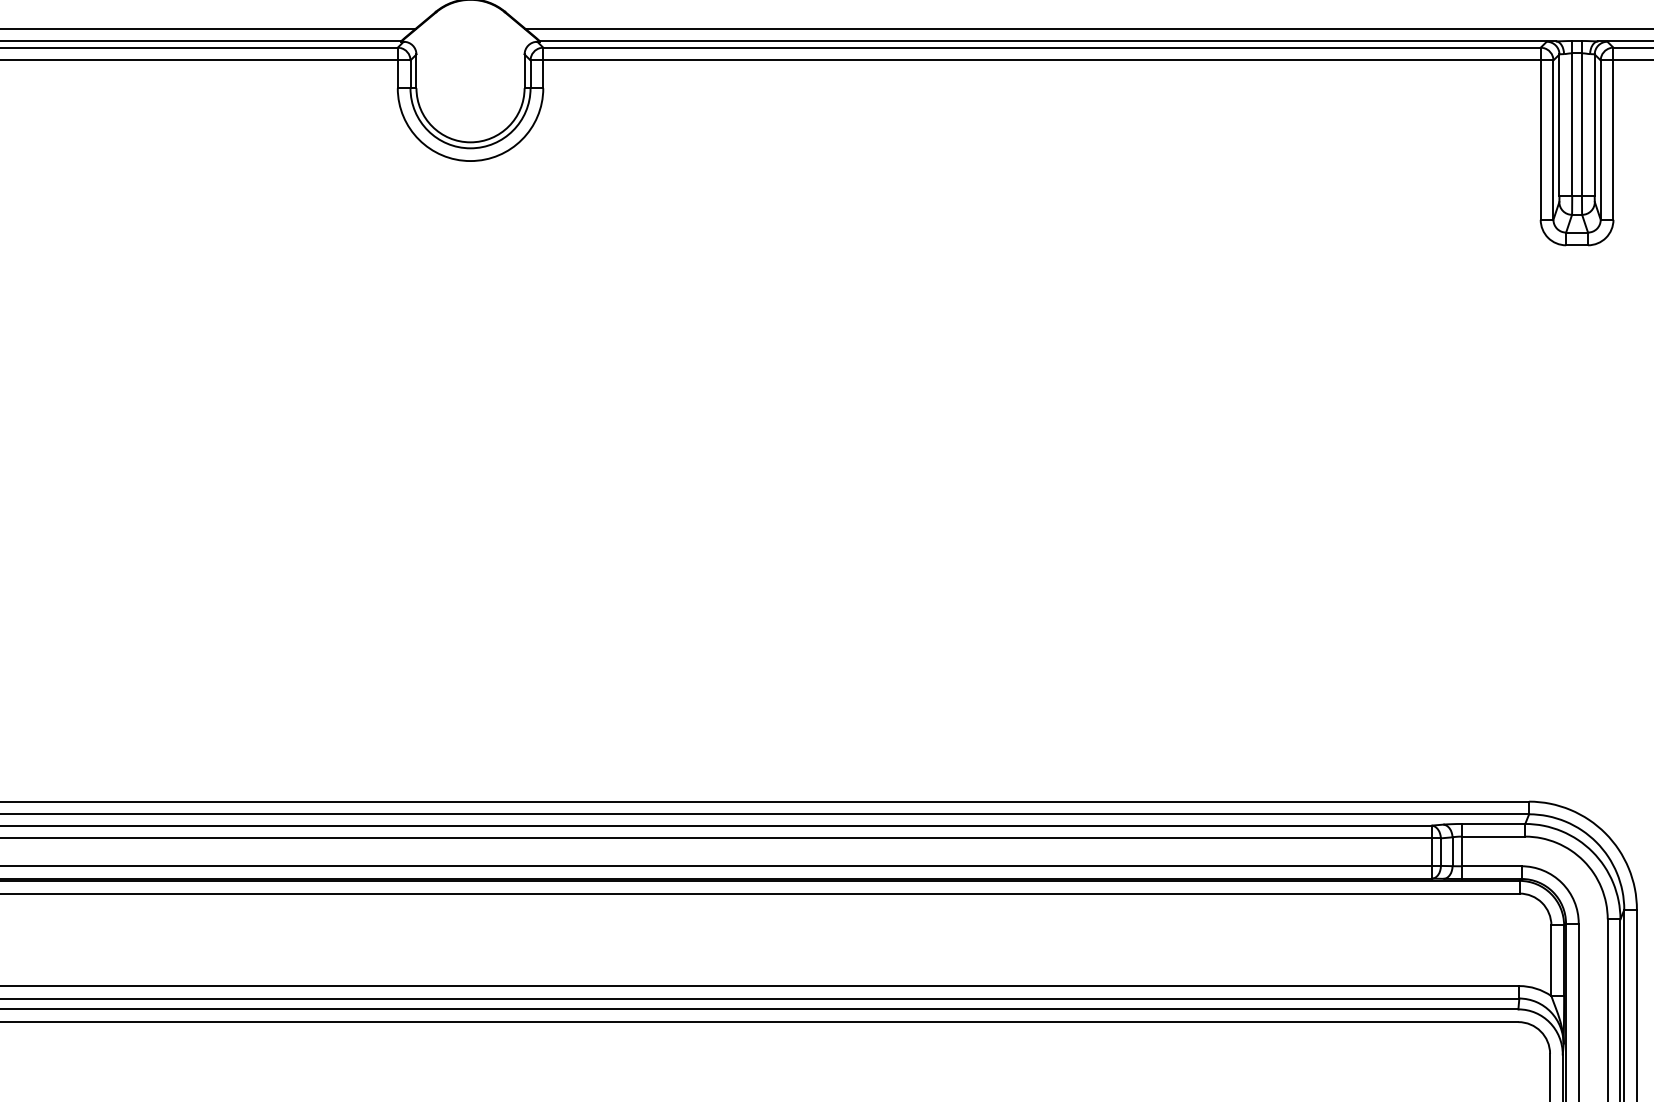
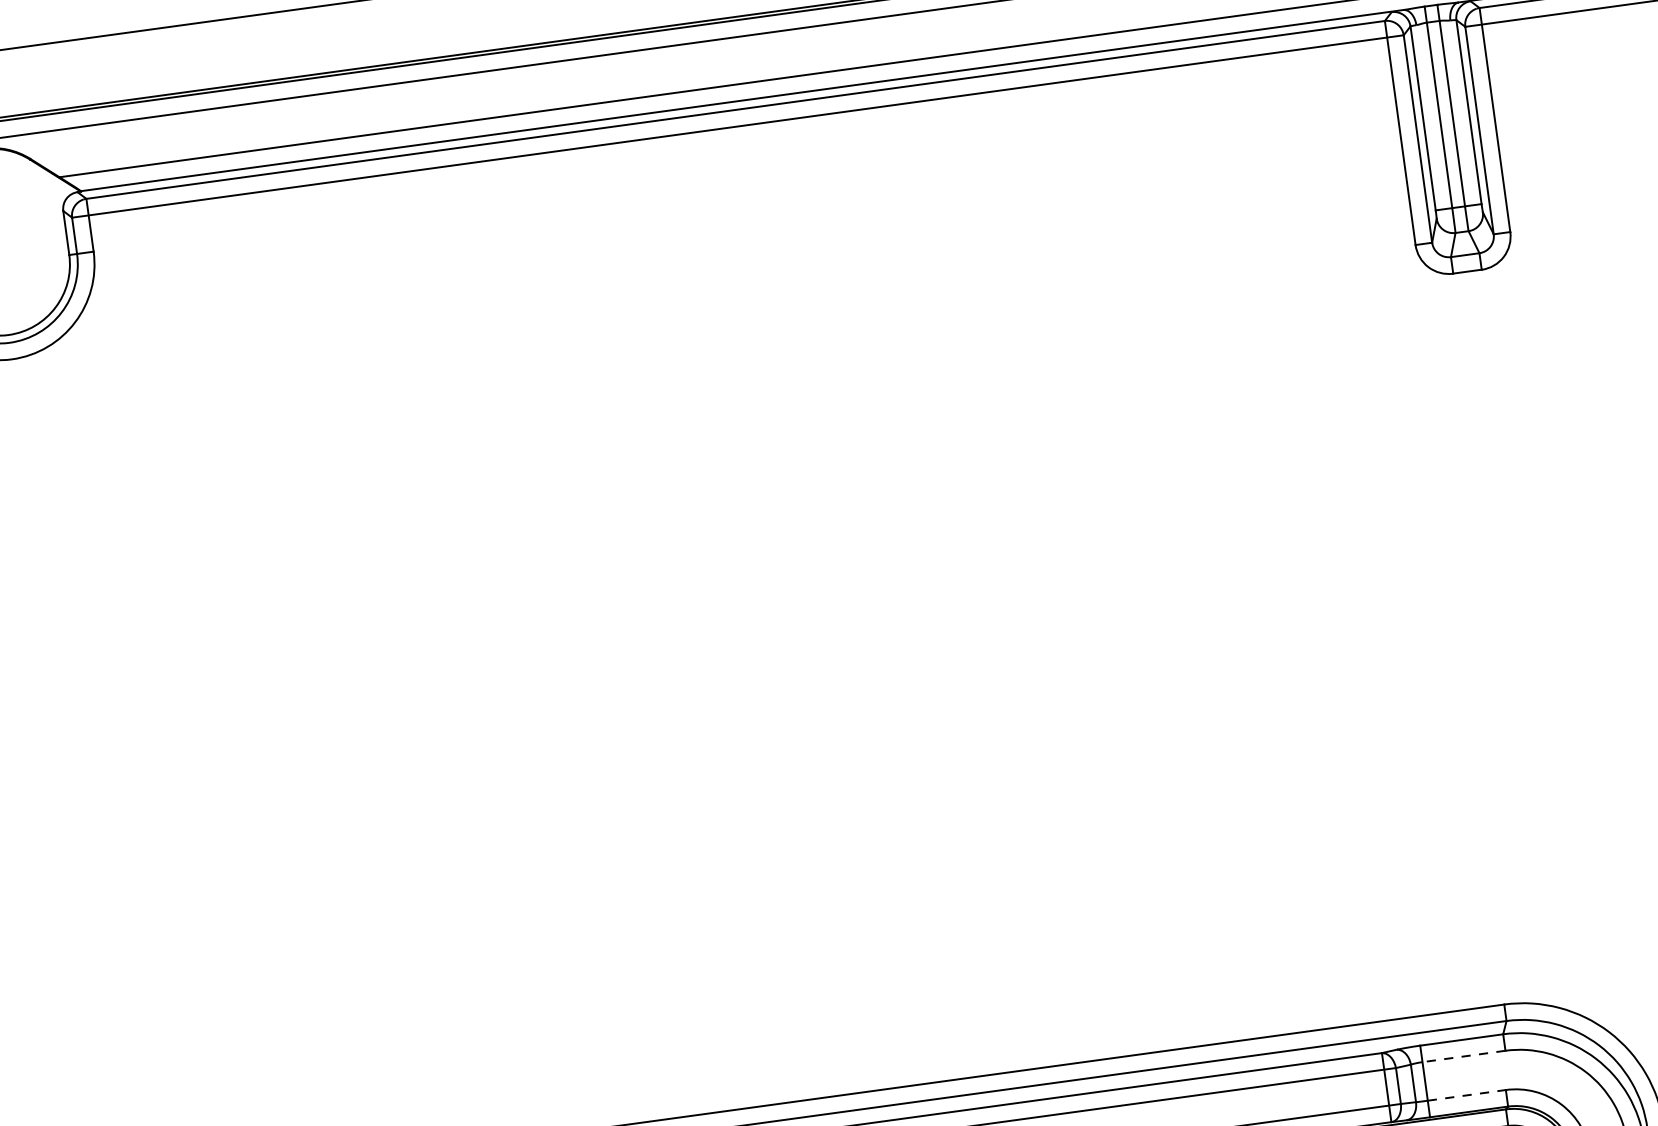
line: (1493, 836) -> (1464, 1056), solid -> dashed
line: (1491, 866) -> (1466, 1095), solid -> dashed

